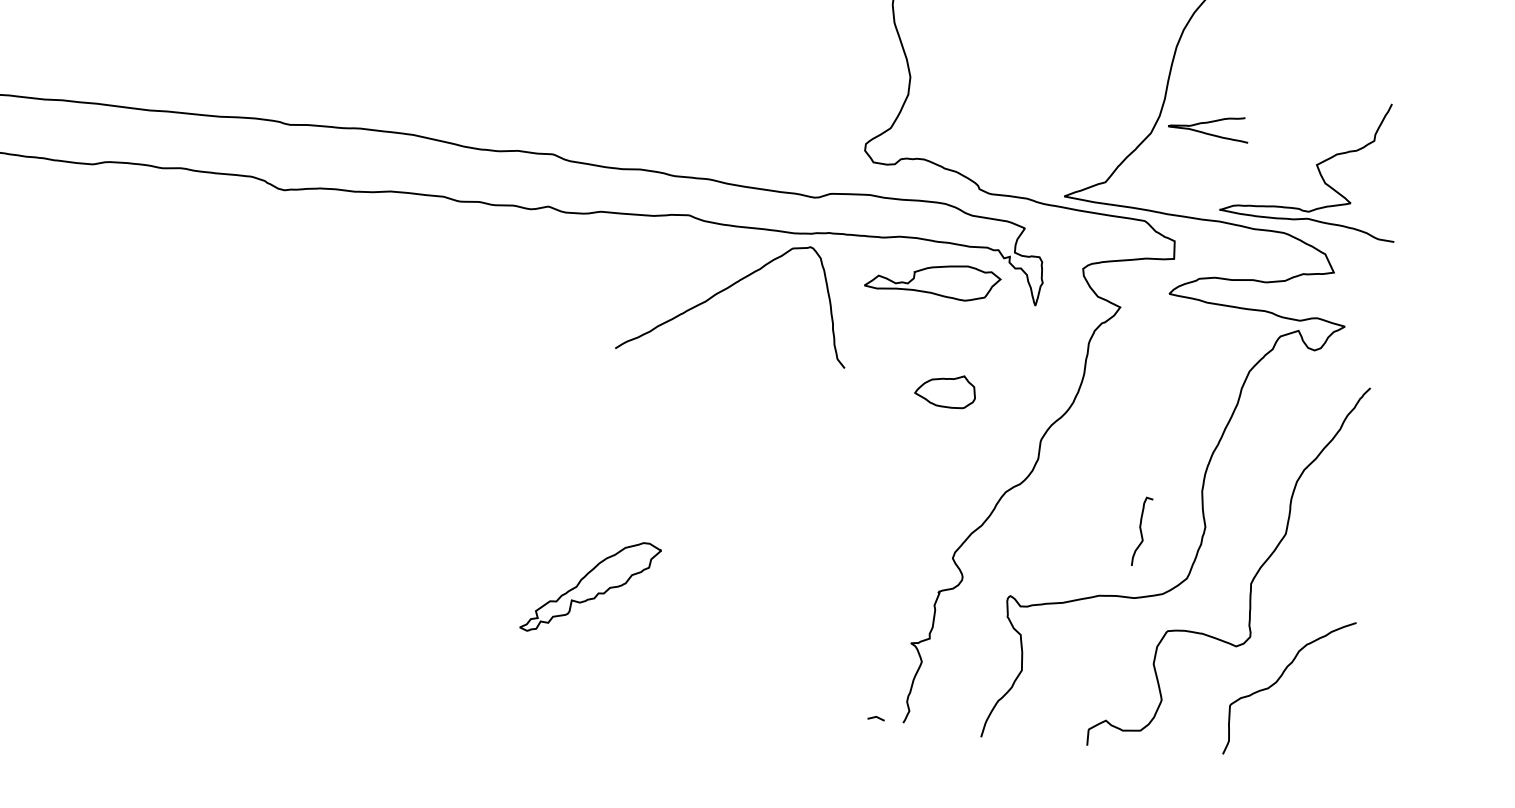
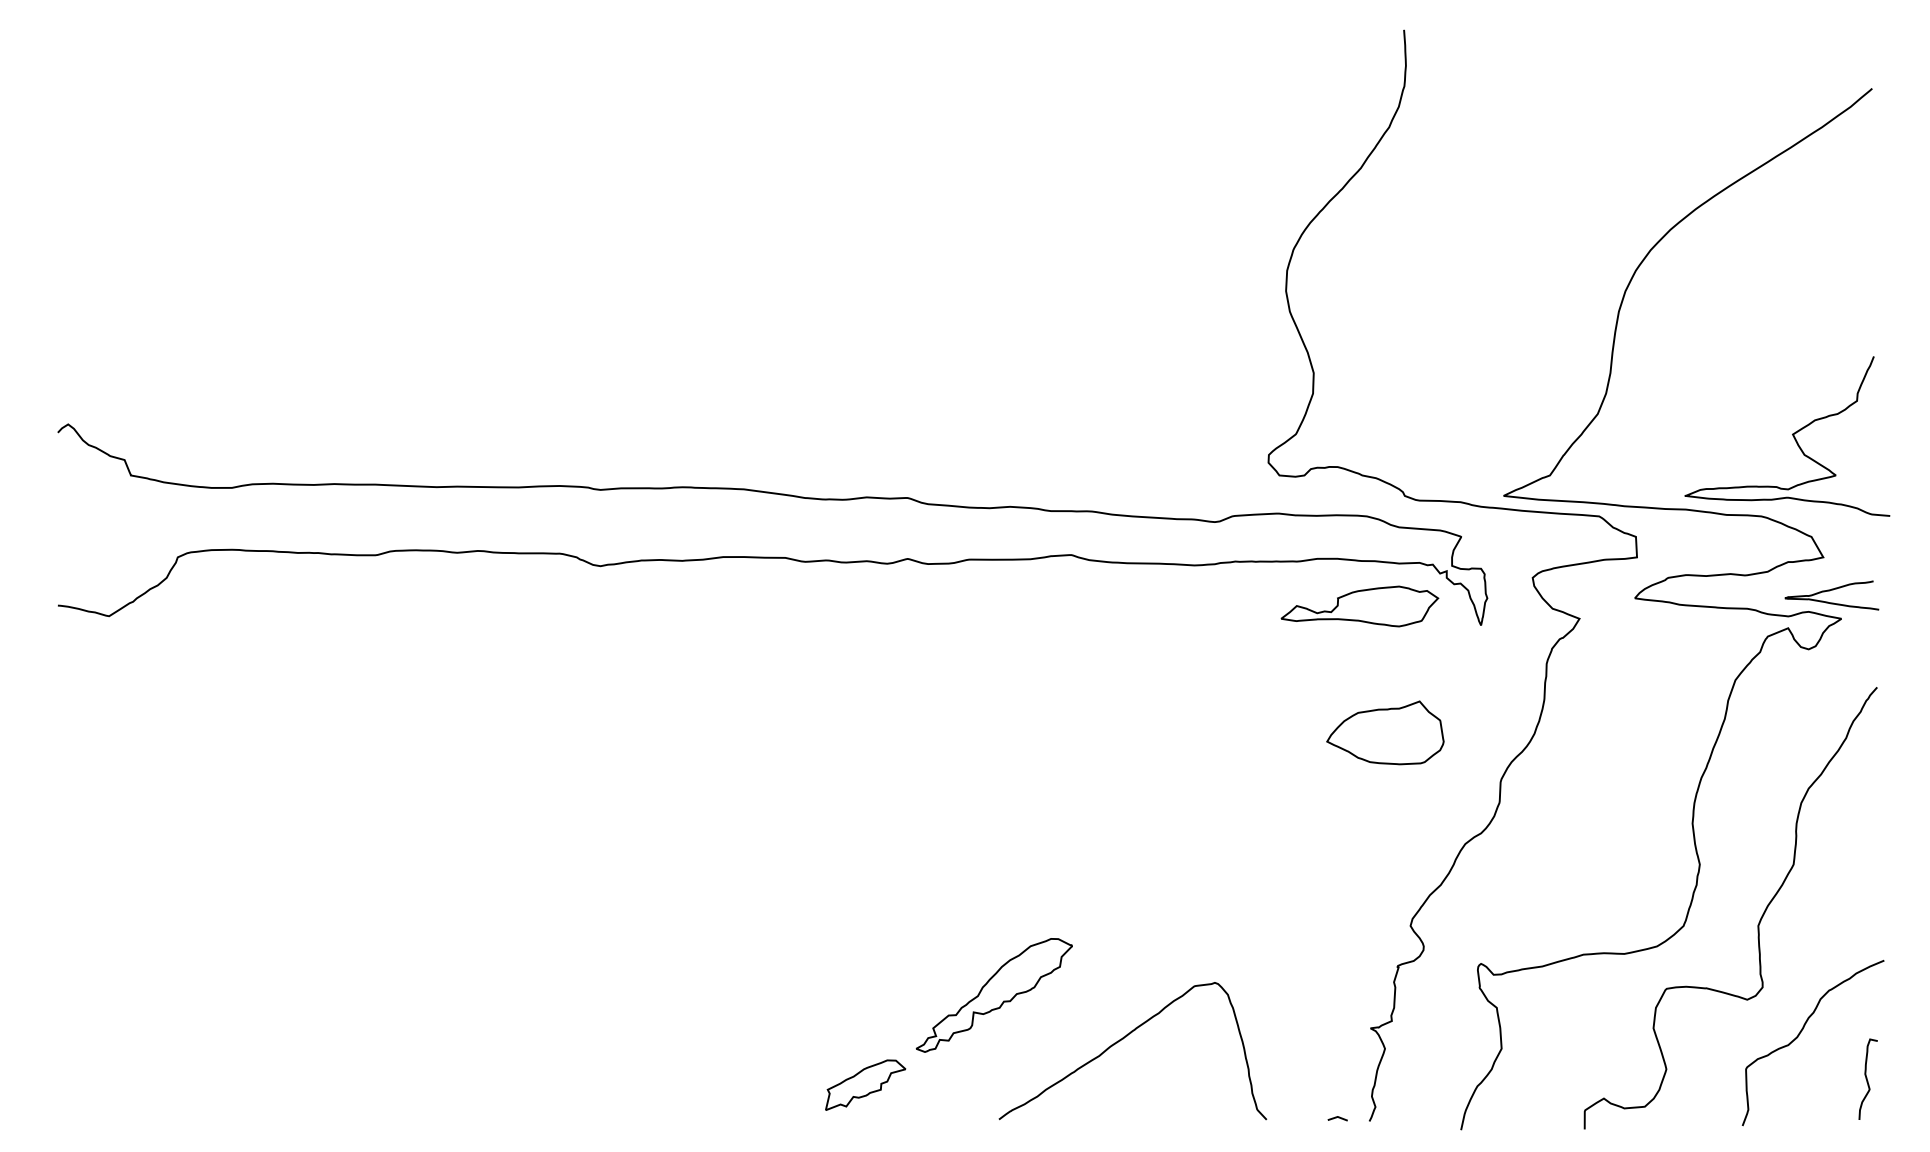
curve: (1206, 123) -> (1829, 591), moved
curve: (727, 289) -> (1123, 1039), moved
part: (945, 390) -> (1385, 732), size x1.67
curve: (1141, 531) -> (1867, 1078), moved
part: (473, 654) -> (865, 1084), added

